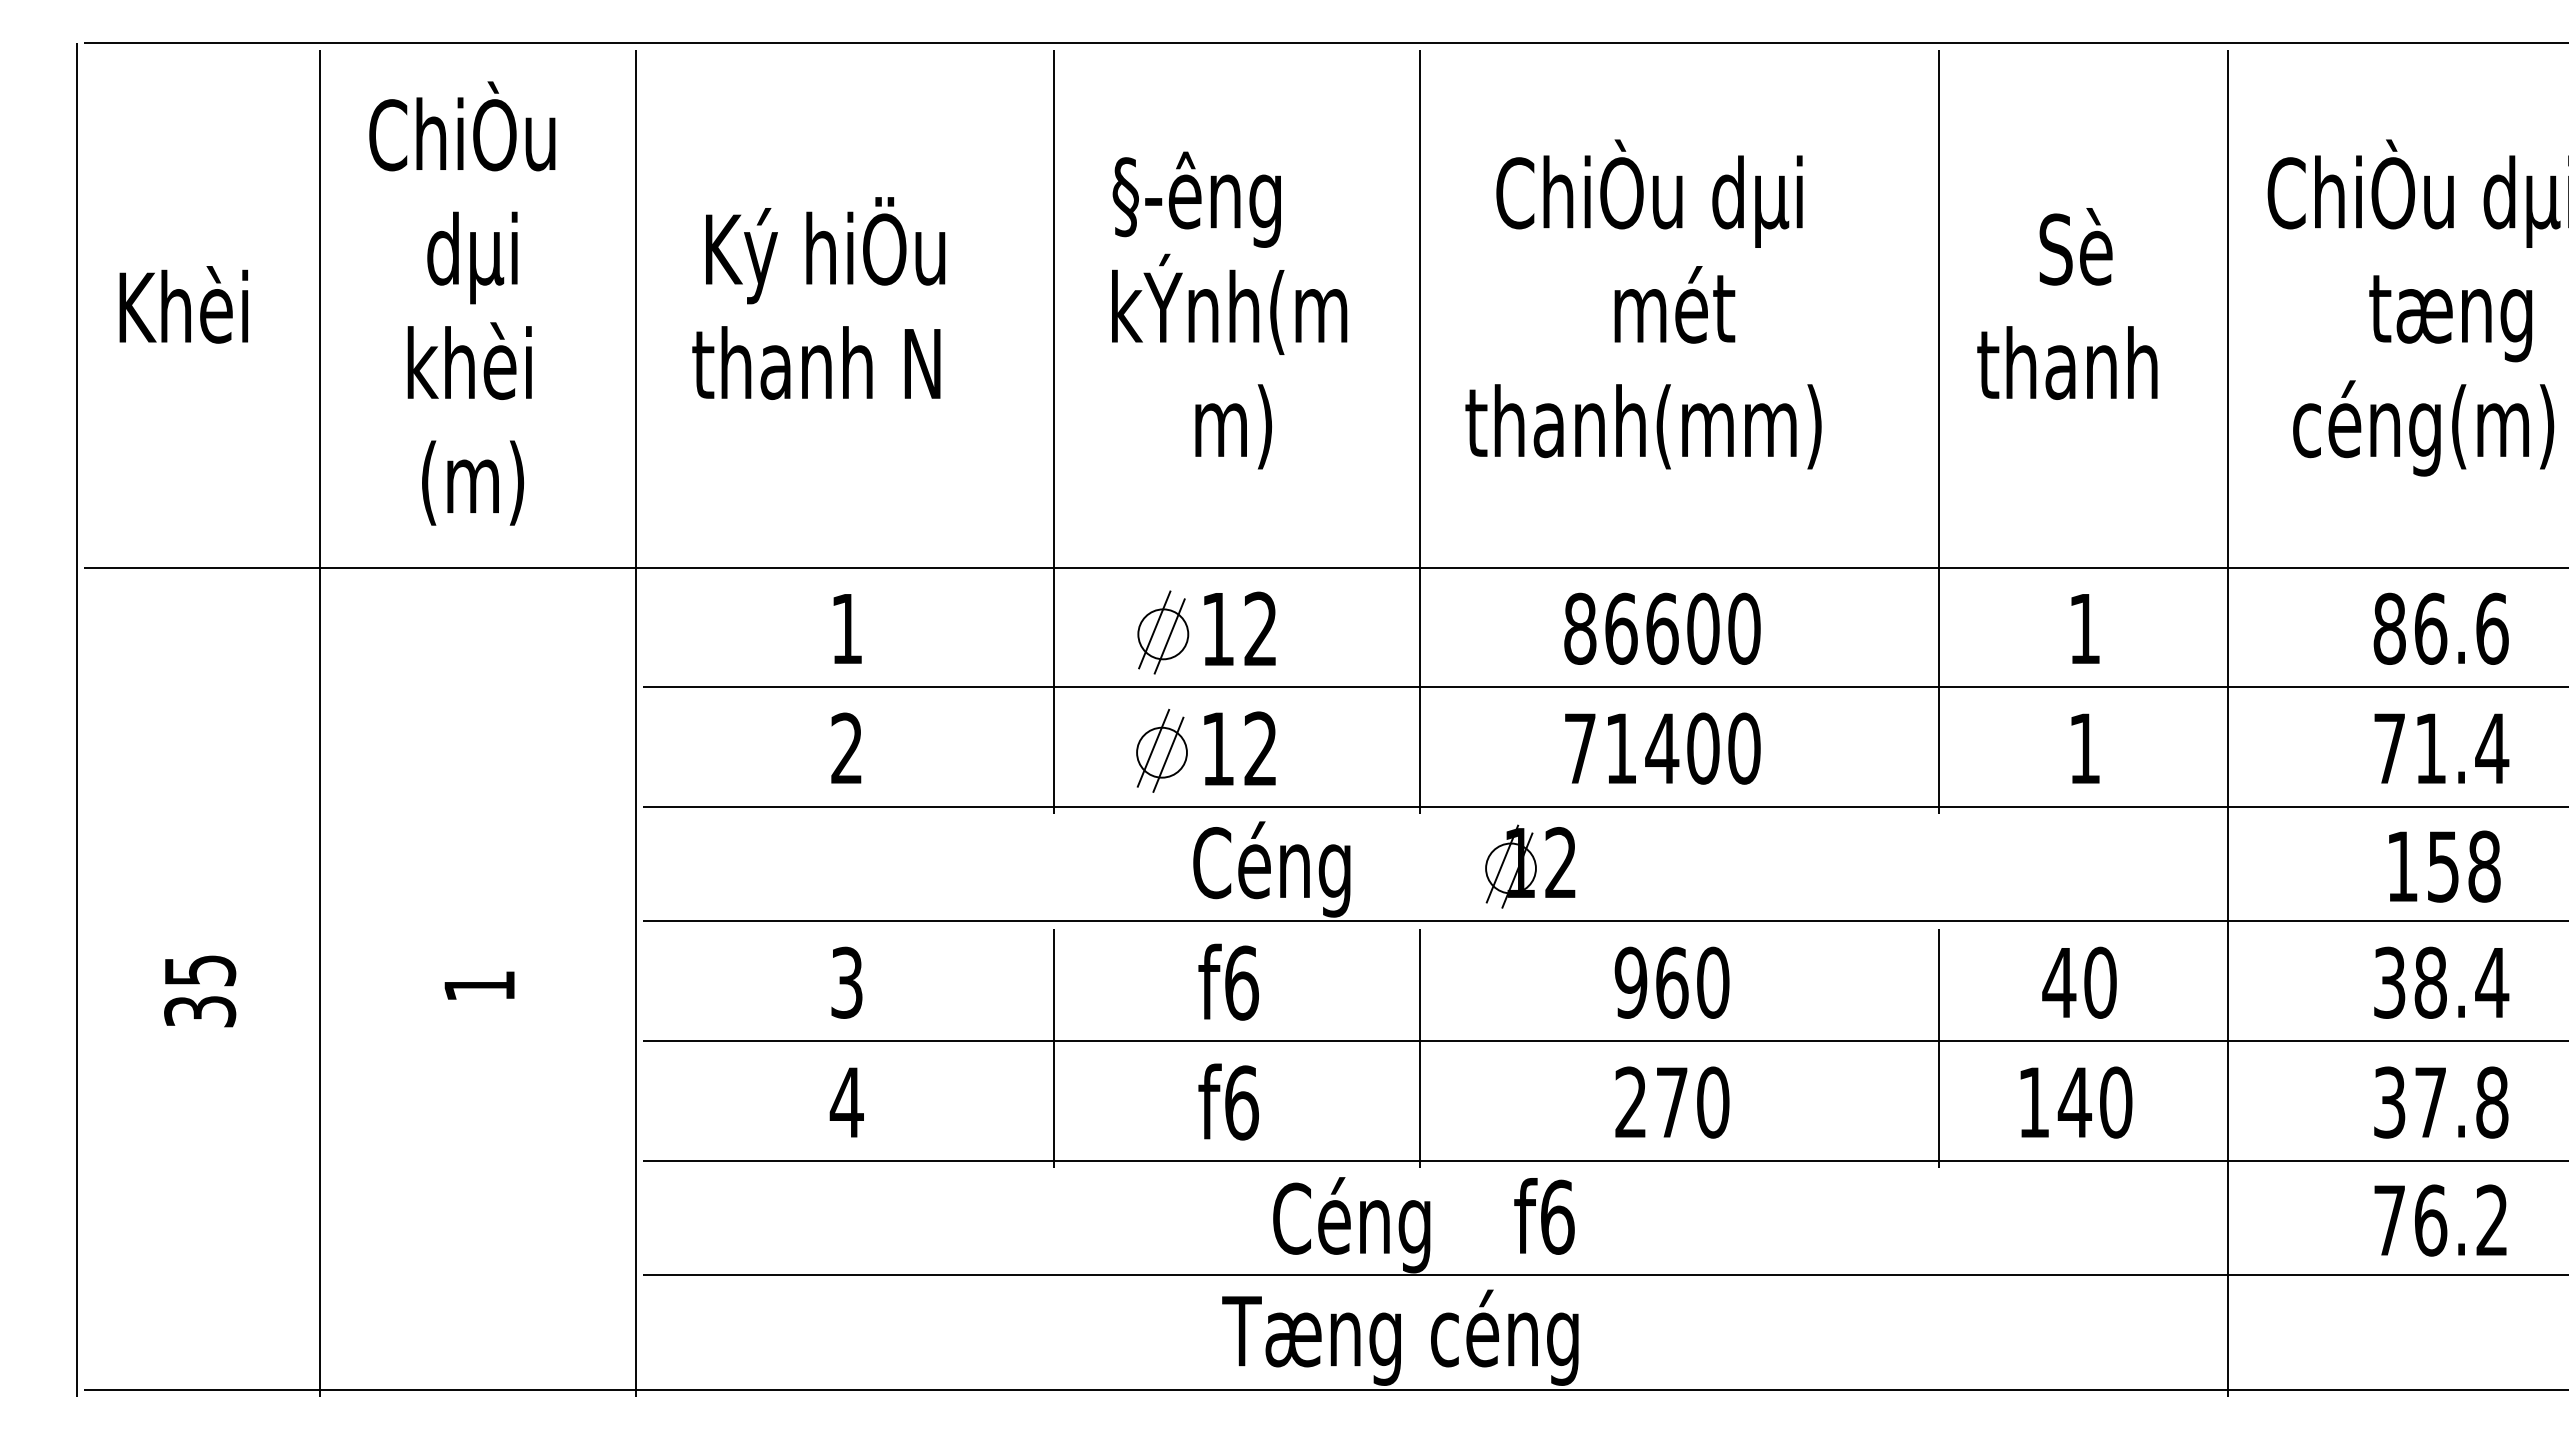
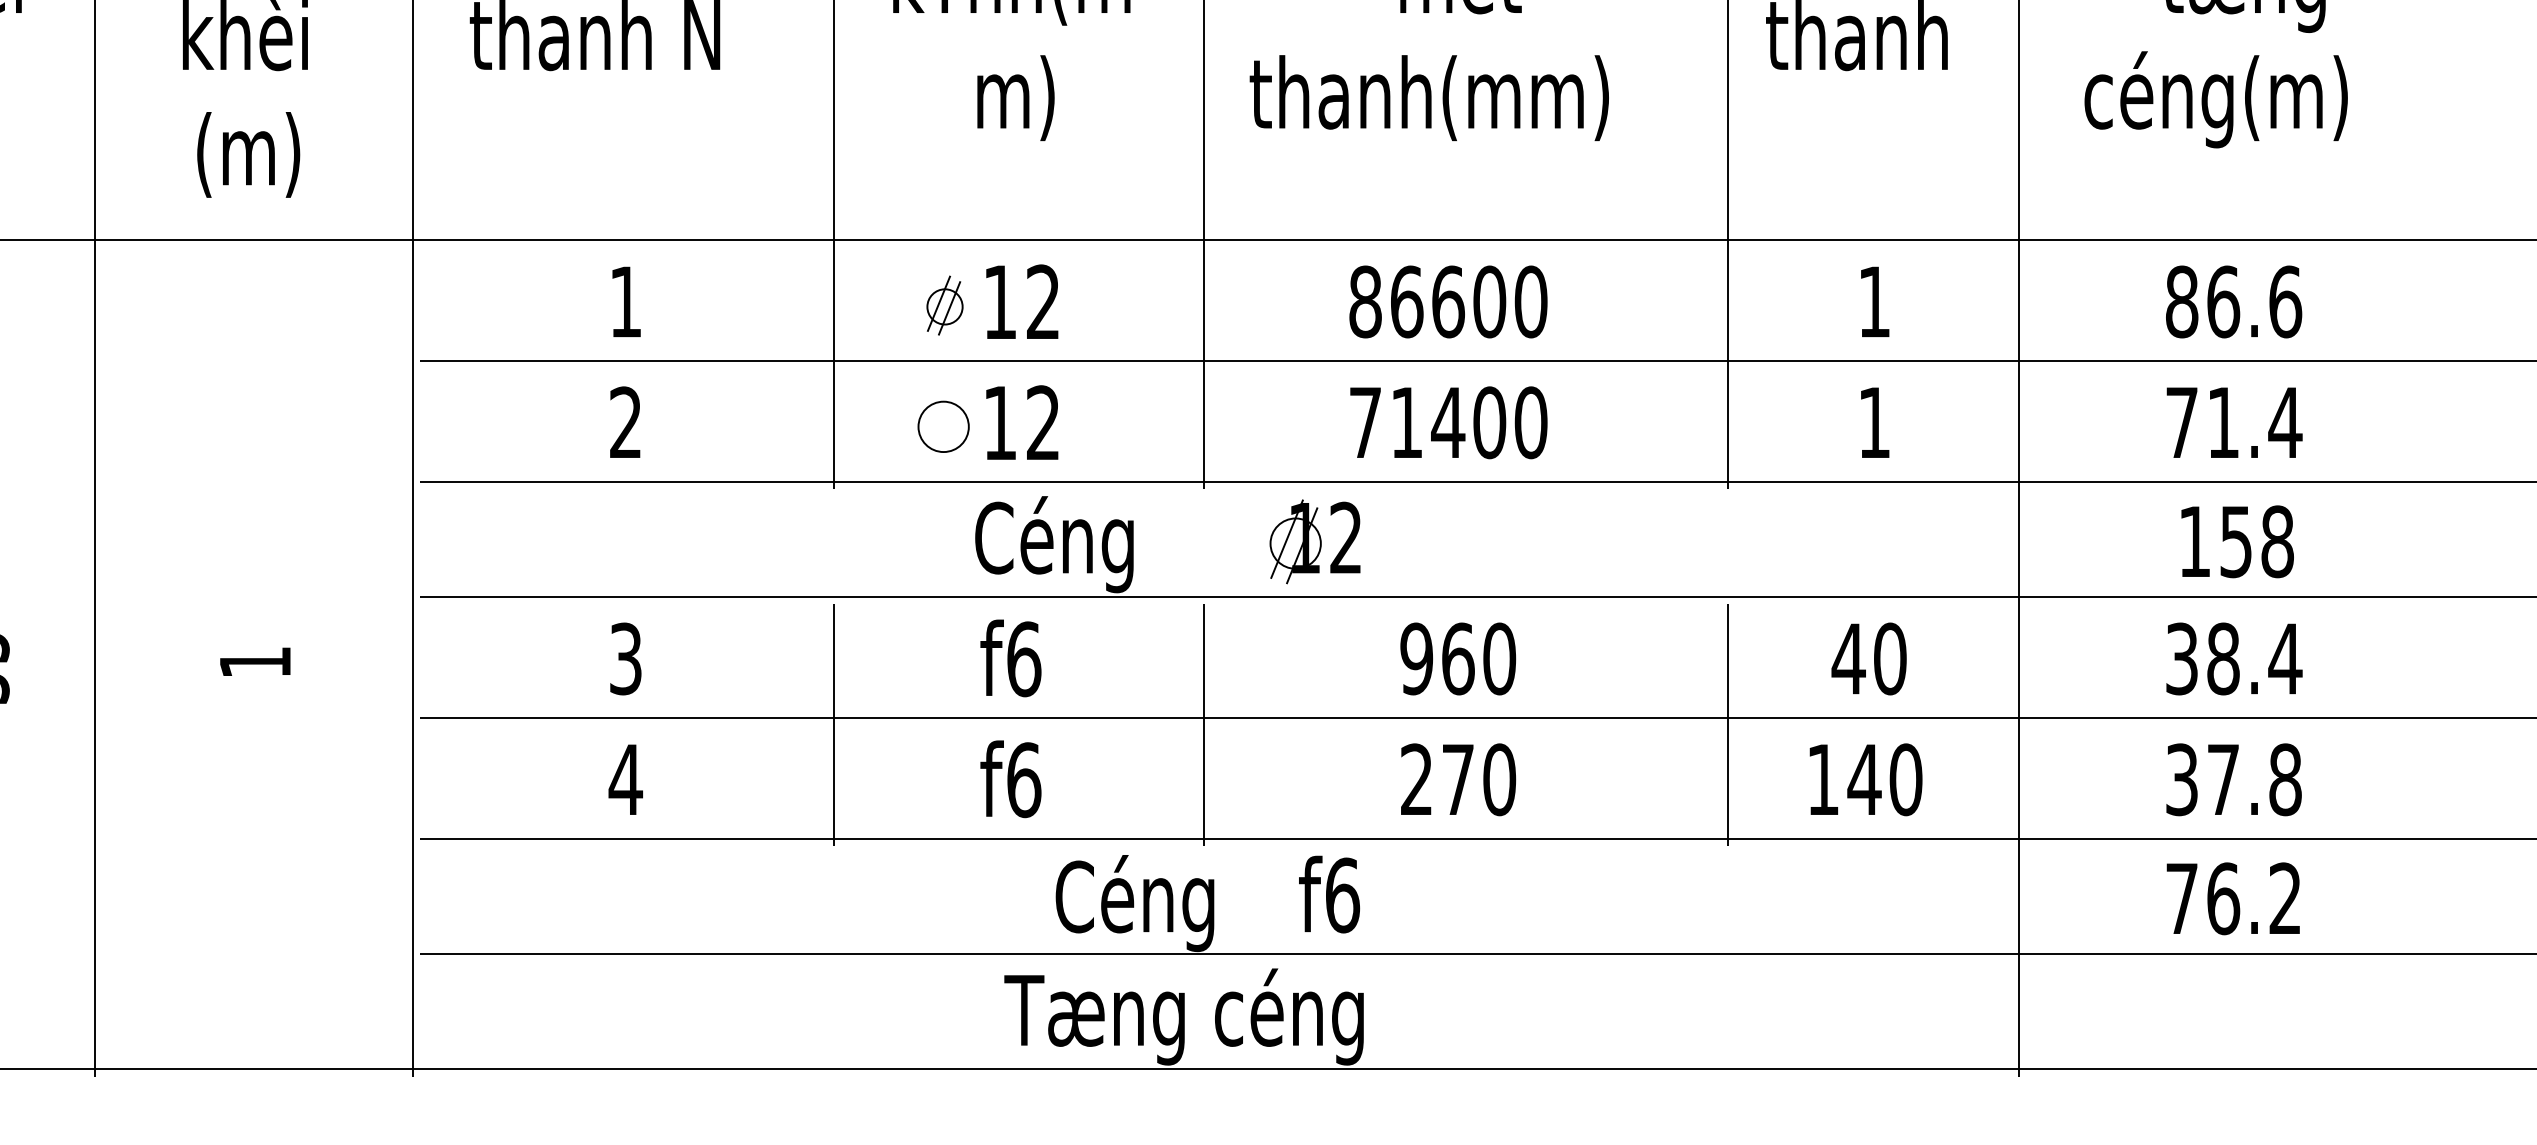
part: (1163, 632) -> (945, 305), size x0.7
line: (1153, 747) -> (935, 421), removed
line: (1168, 754) -> (950, 428), removed

